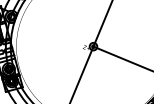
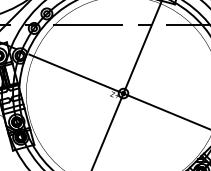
line: (54, 30) -> (74, 73), added

